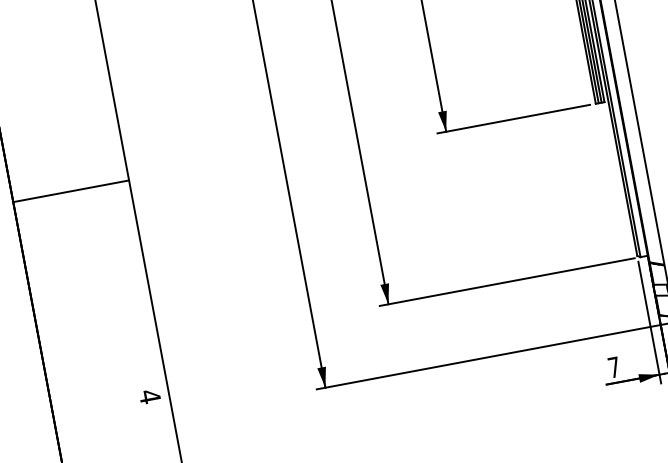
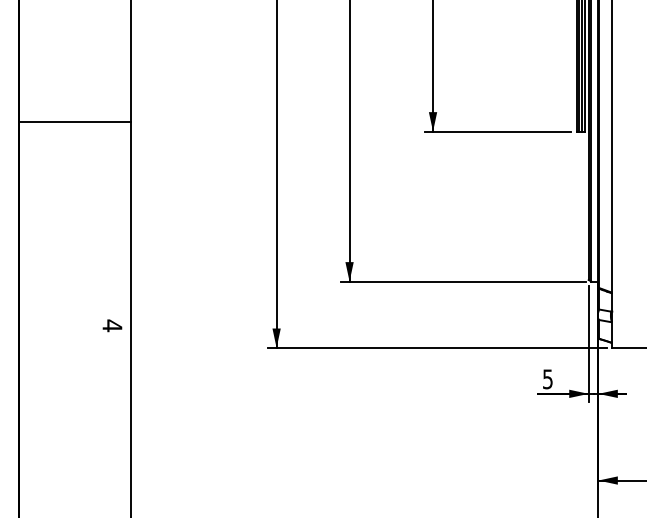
text: (613, 367) -> (547, 379), 7 -> 5

